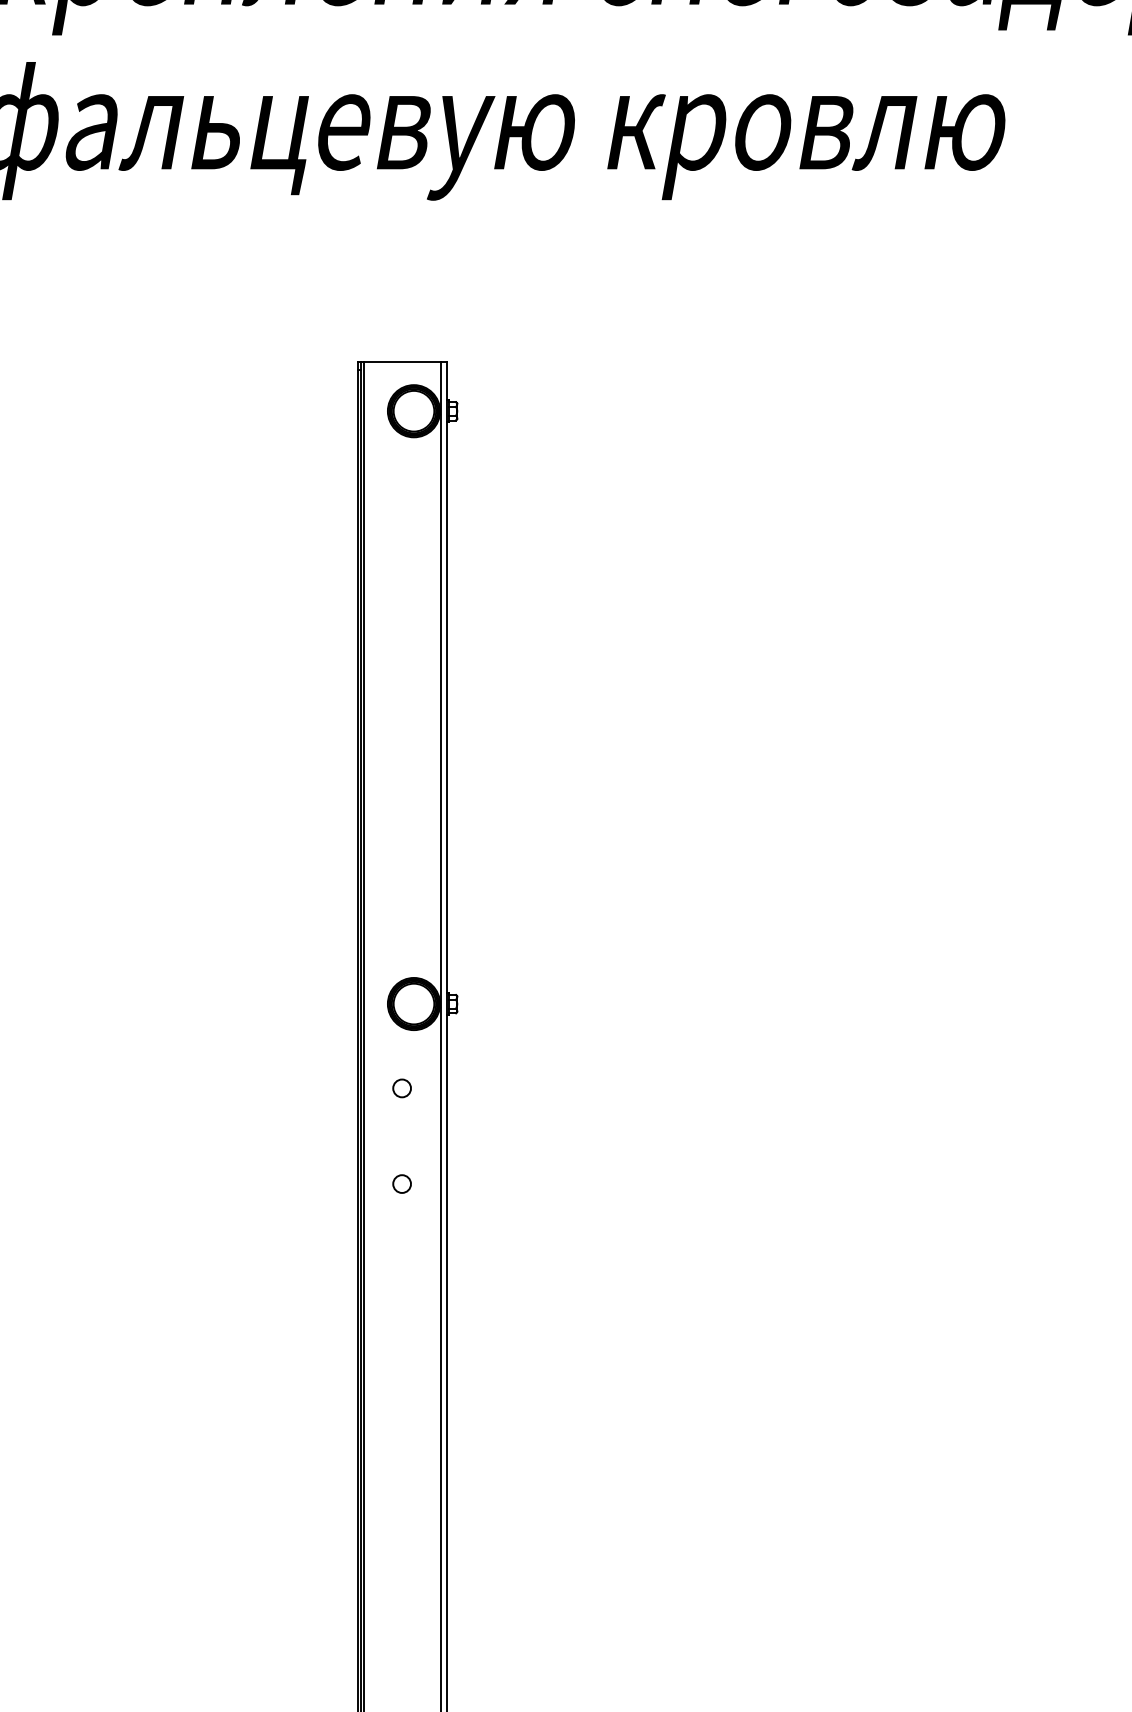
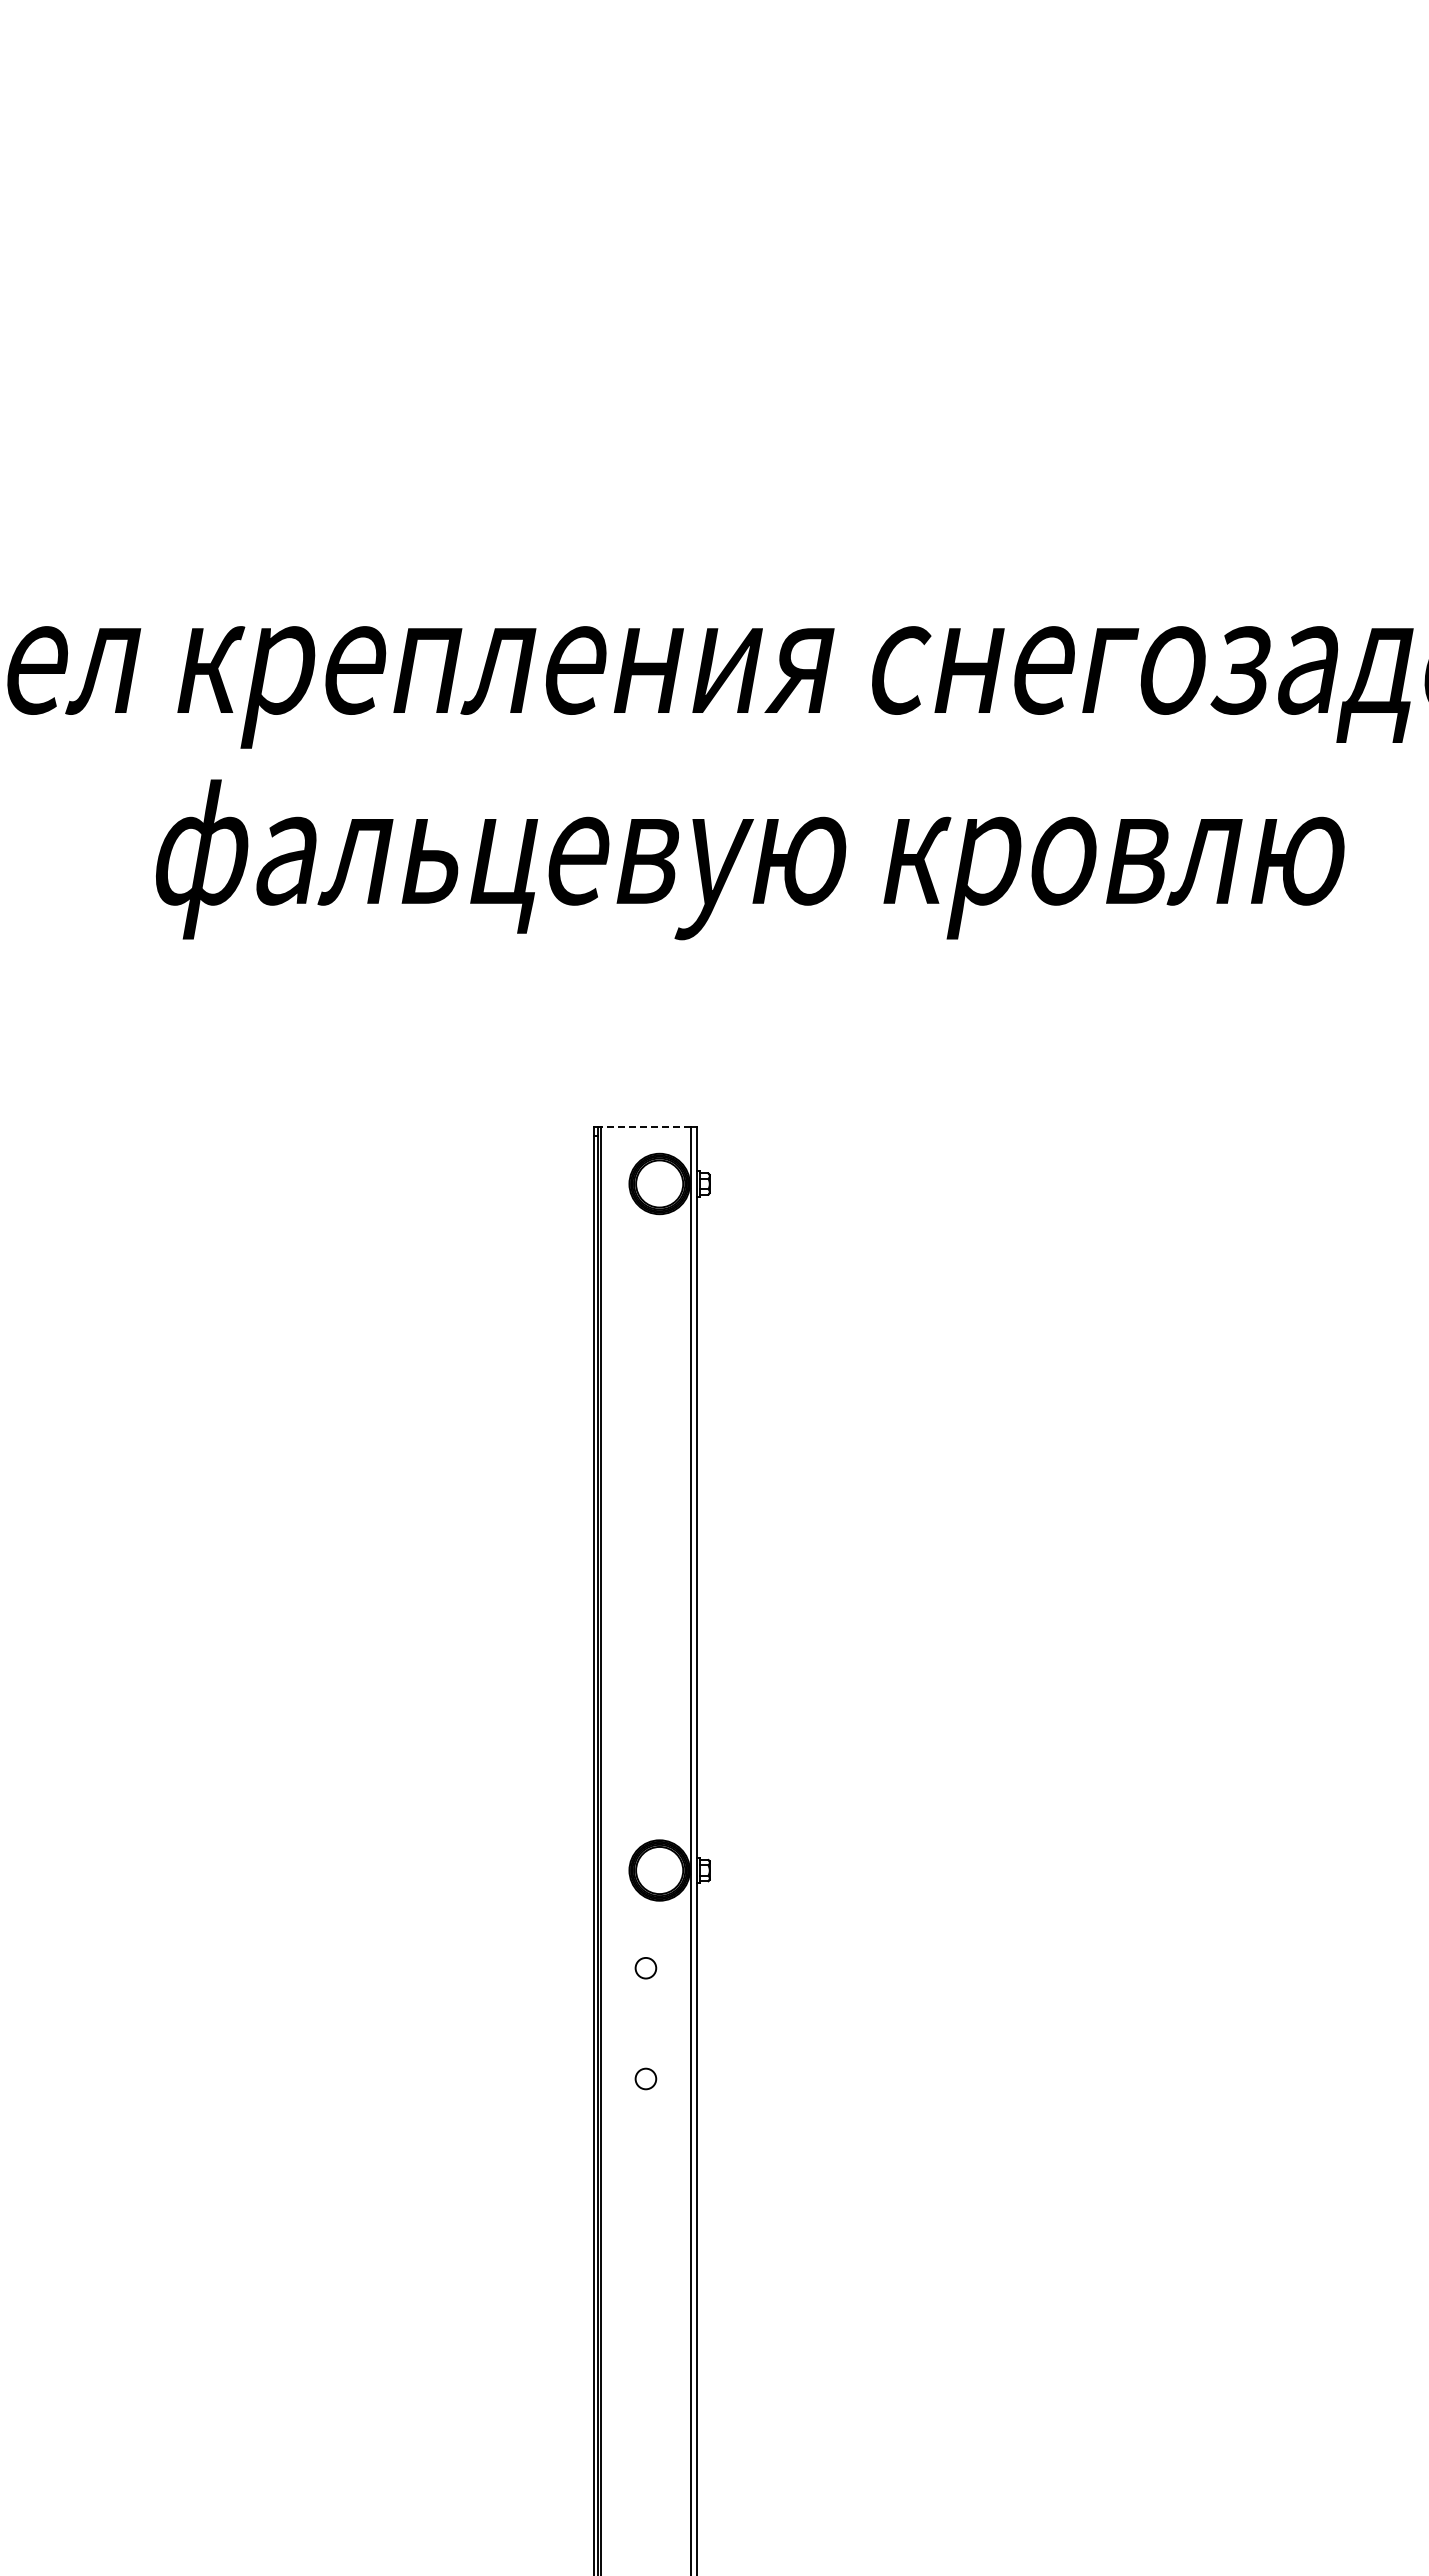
line: (401, 361) -> (645, 1126), solid -> dashed

